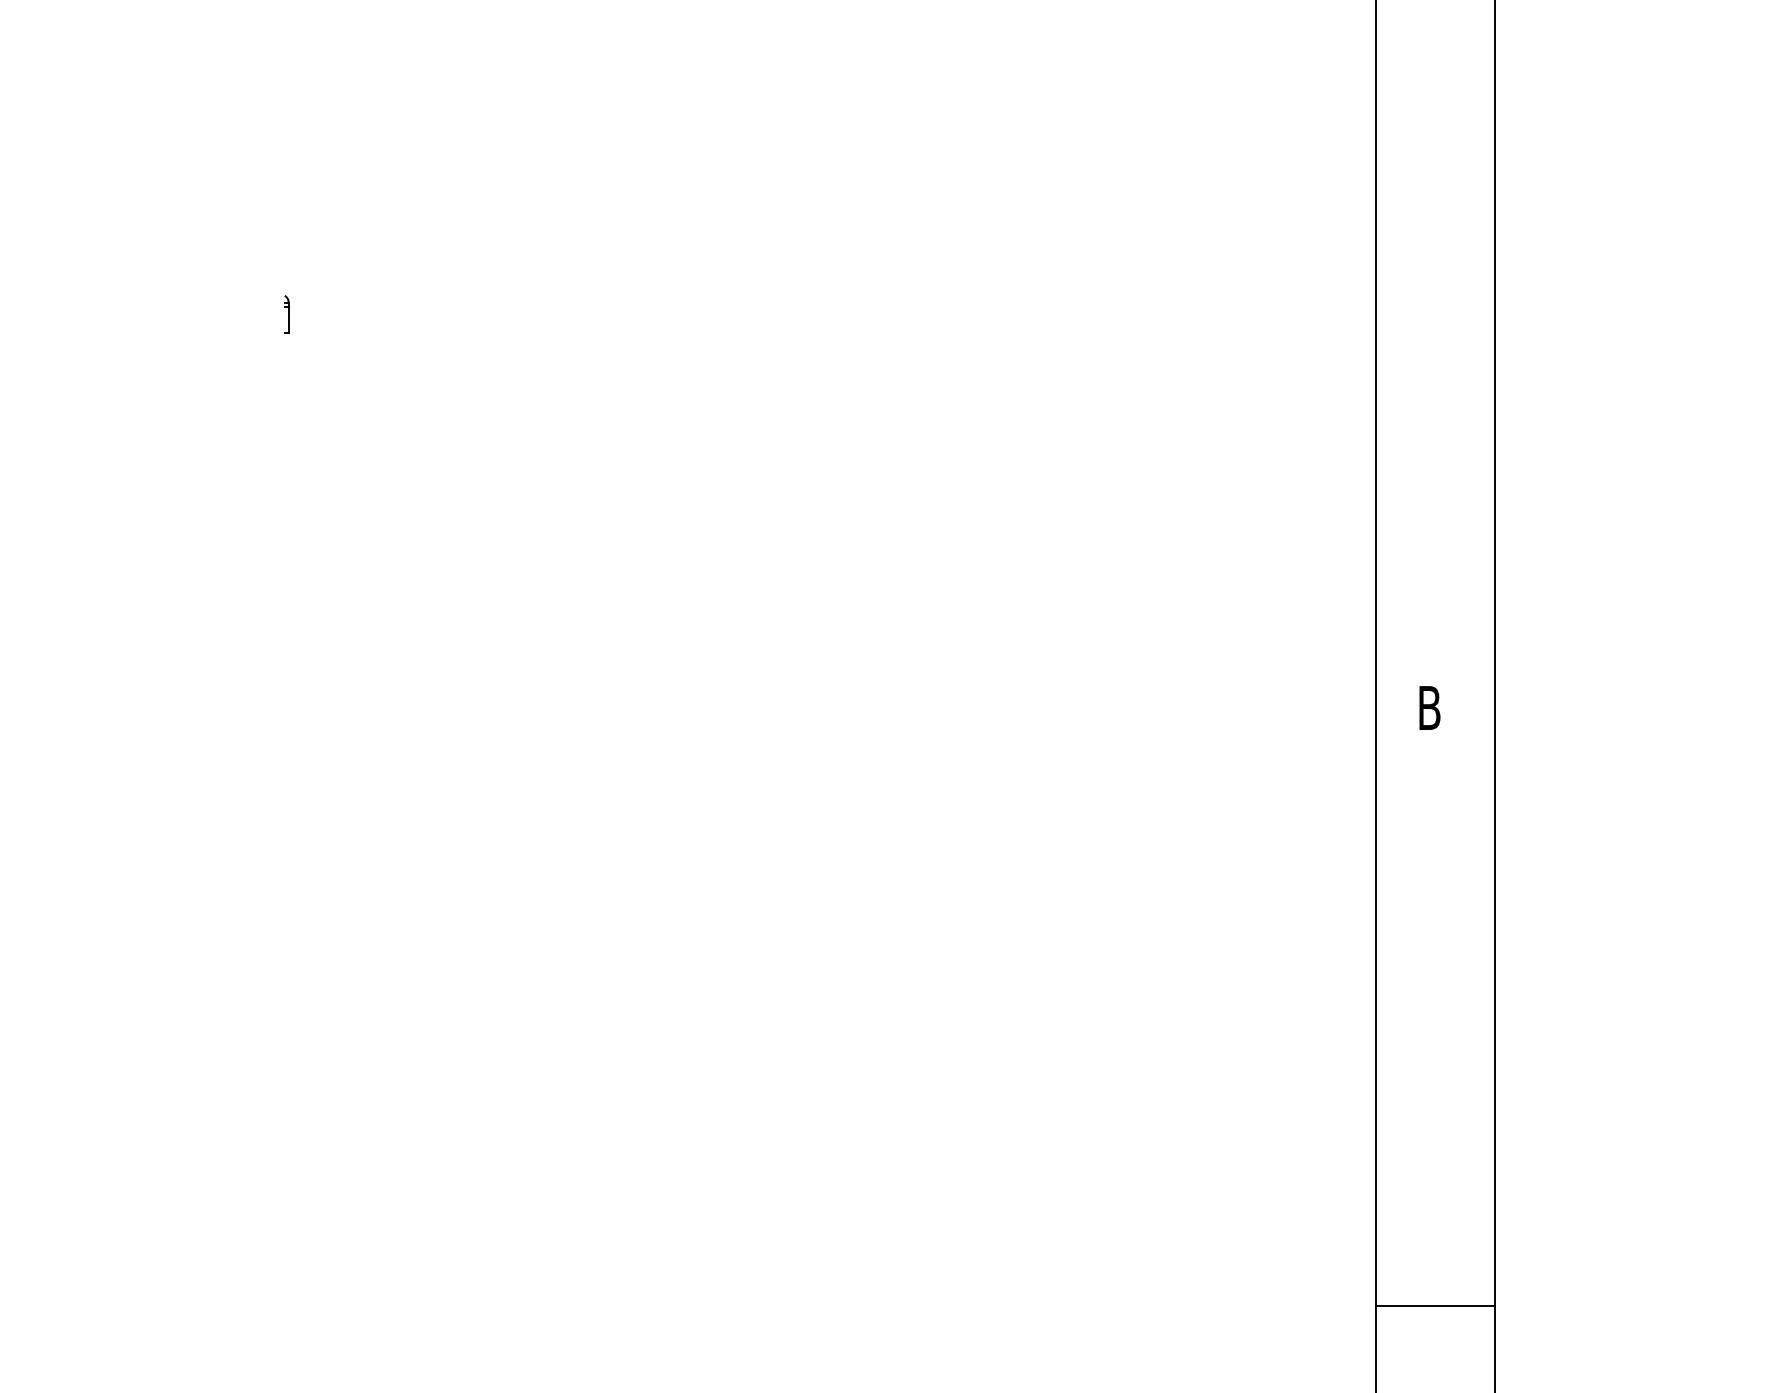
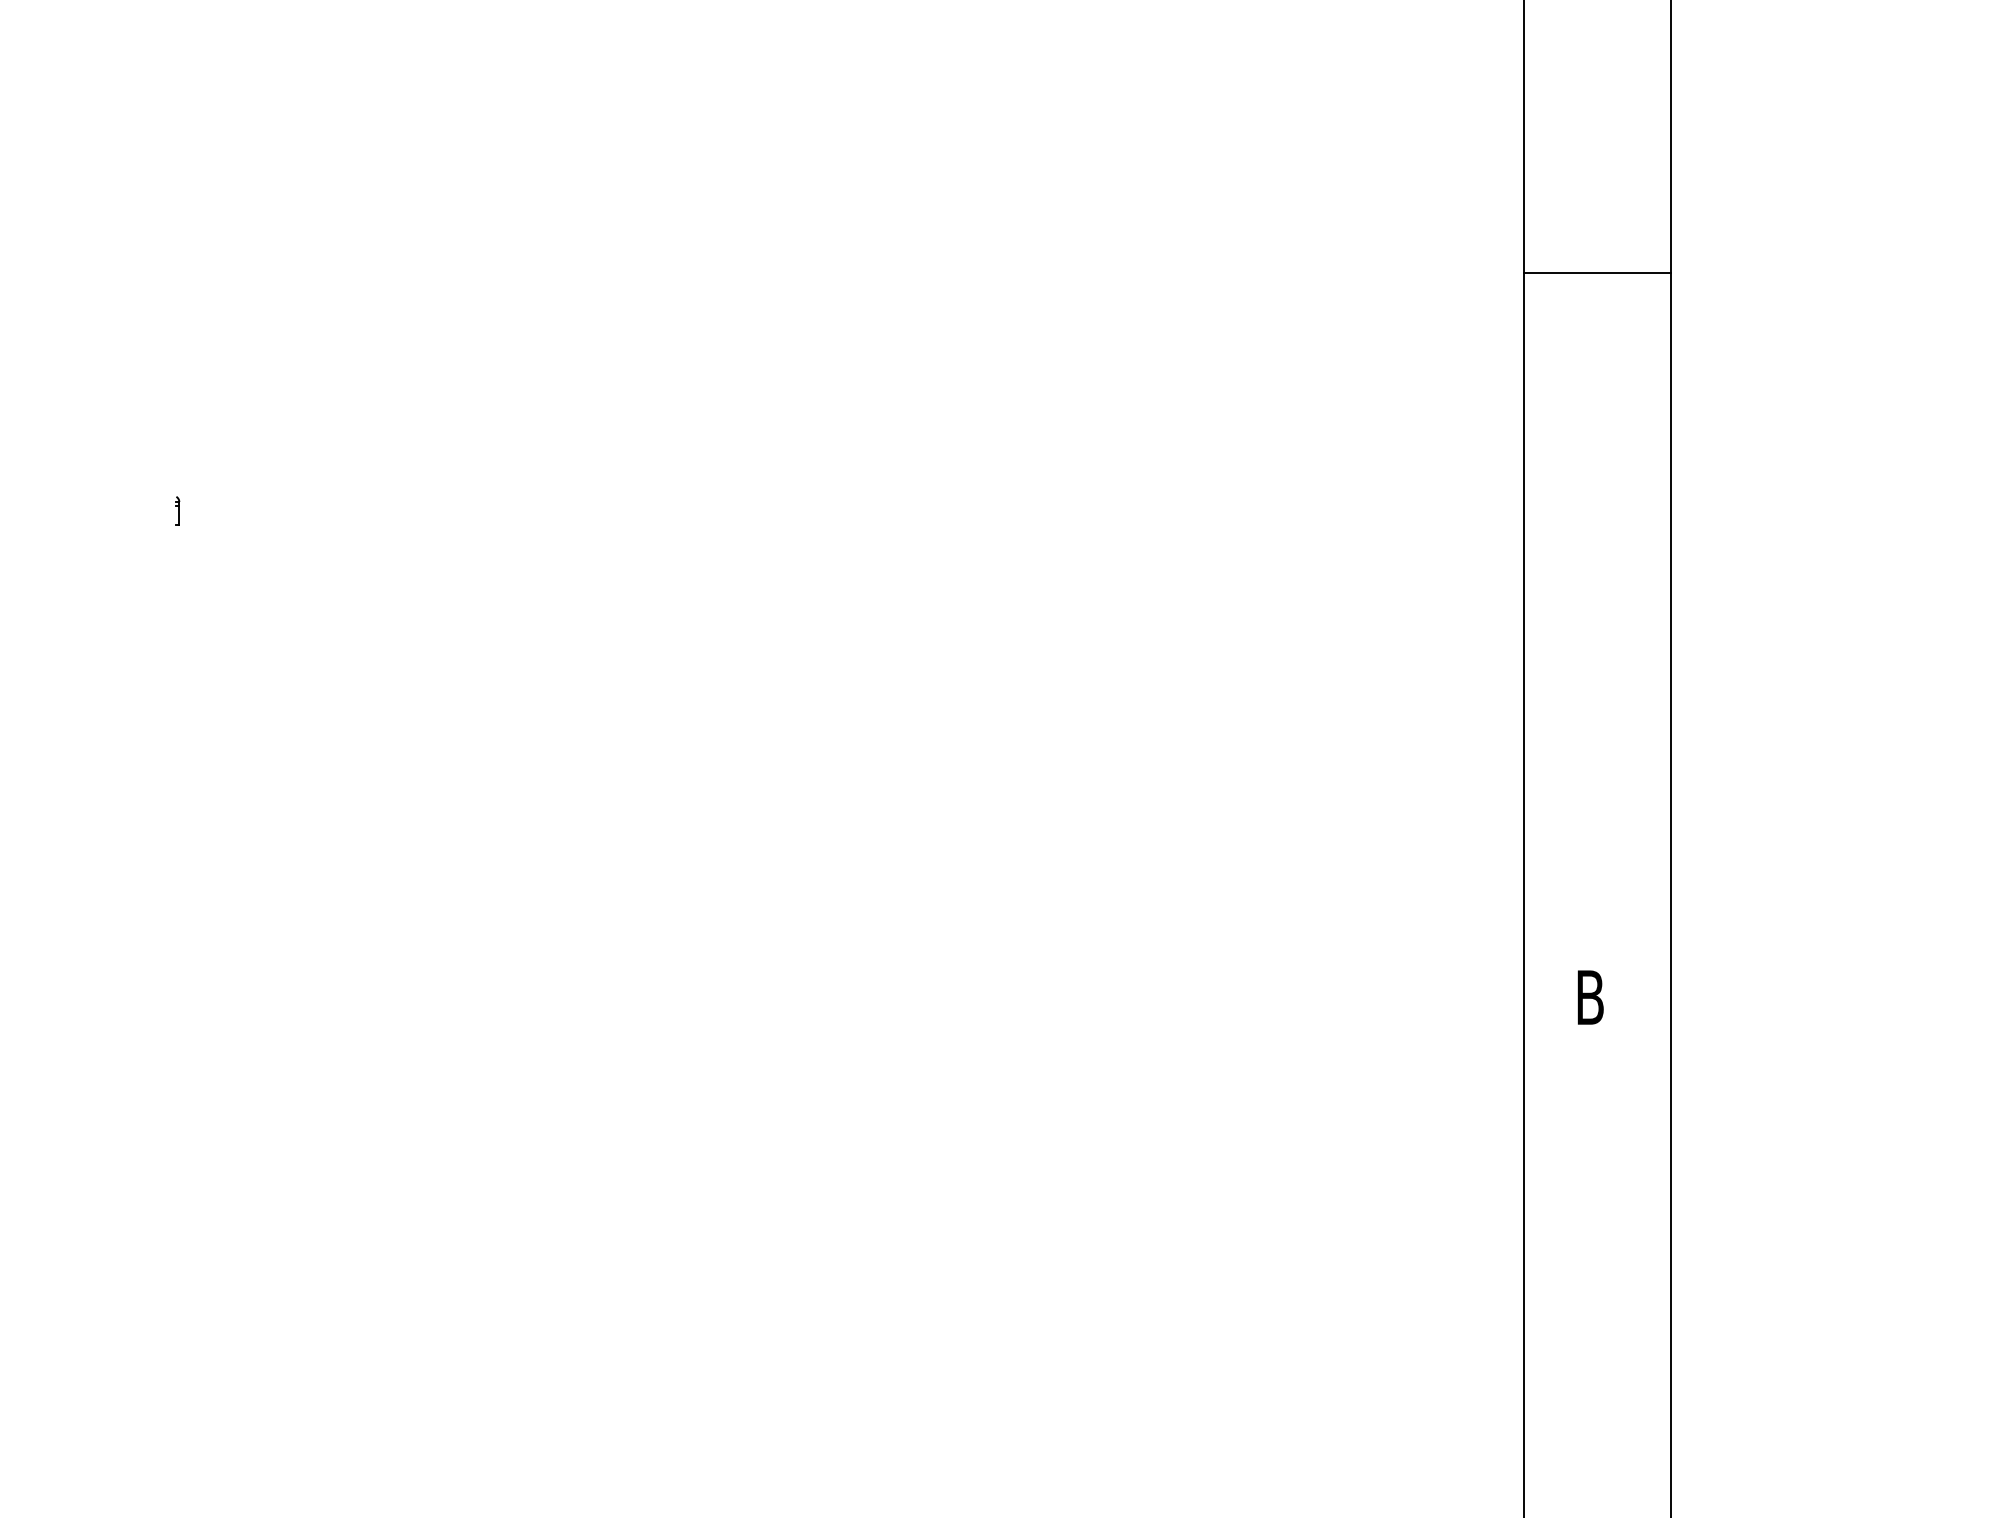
line: (1435, 121) -> (1597, 272), added
part: (286, 314) -> (177, 511), size x0.62

